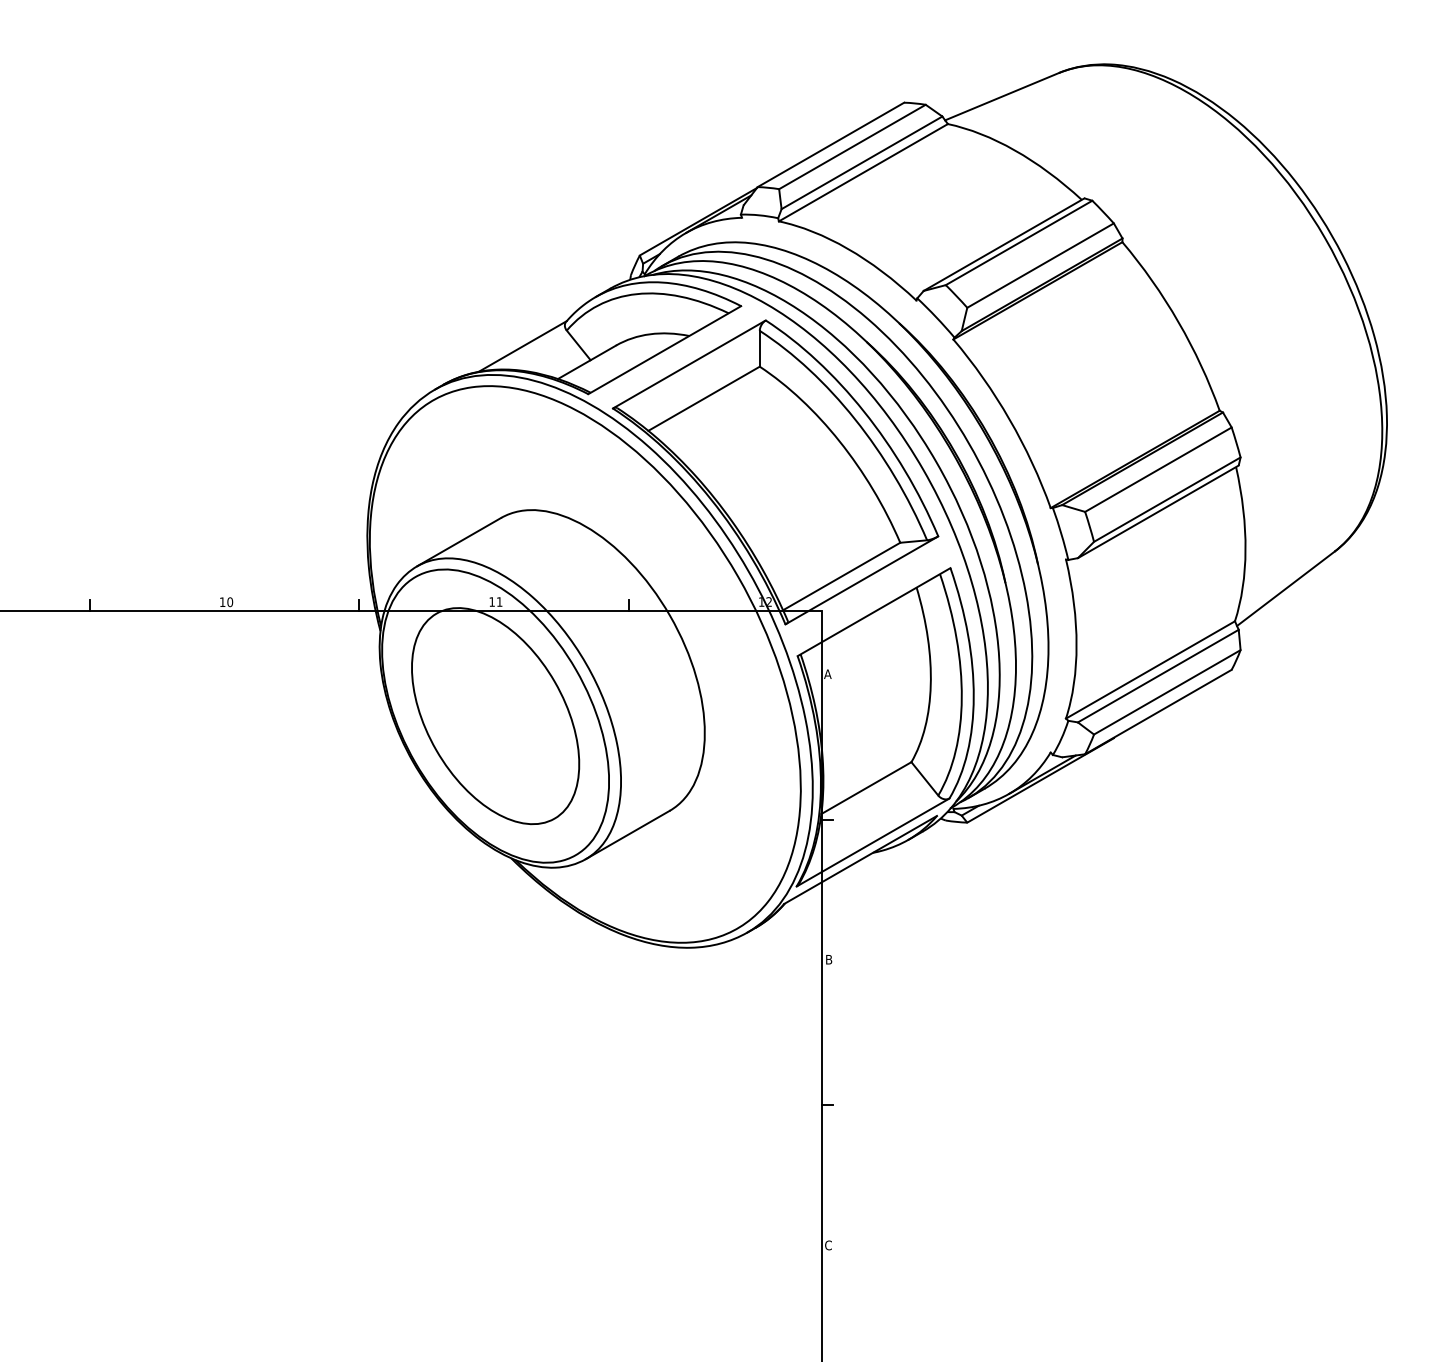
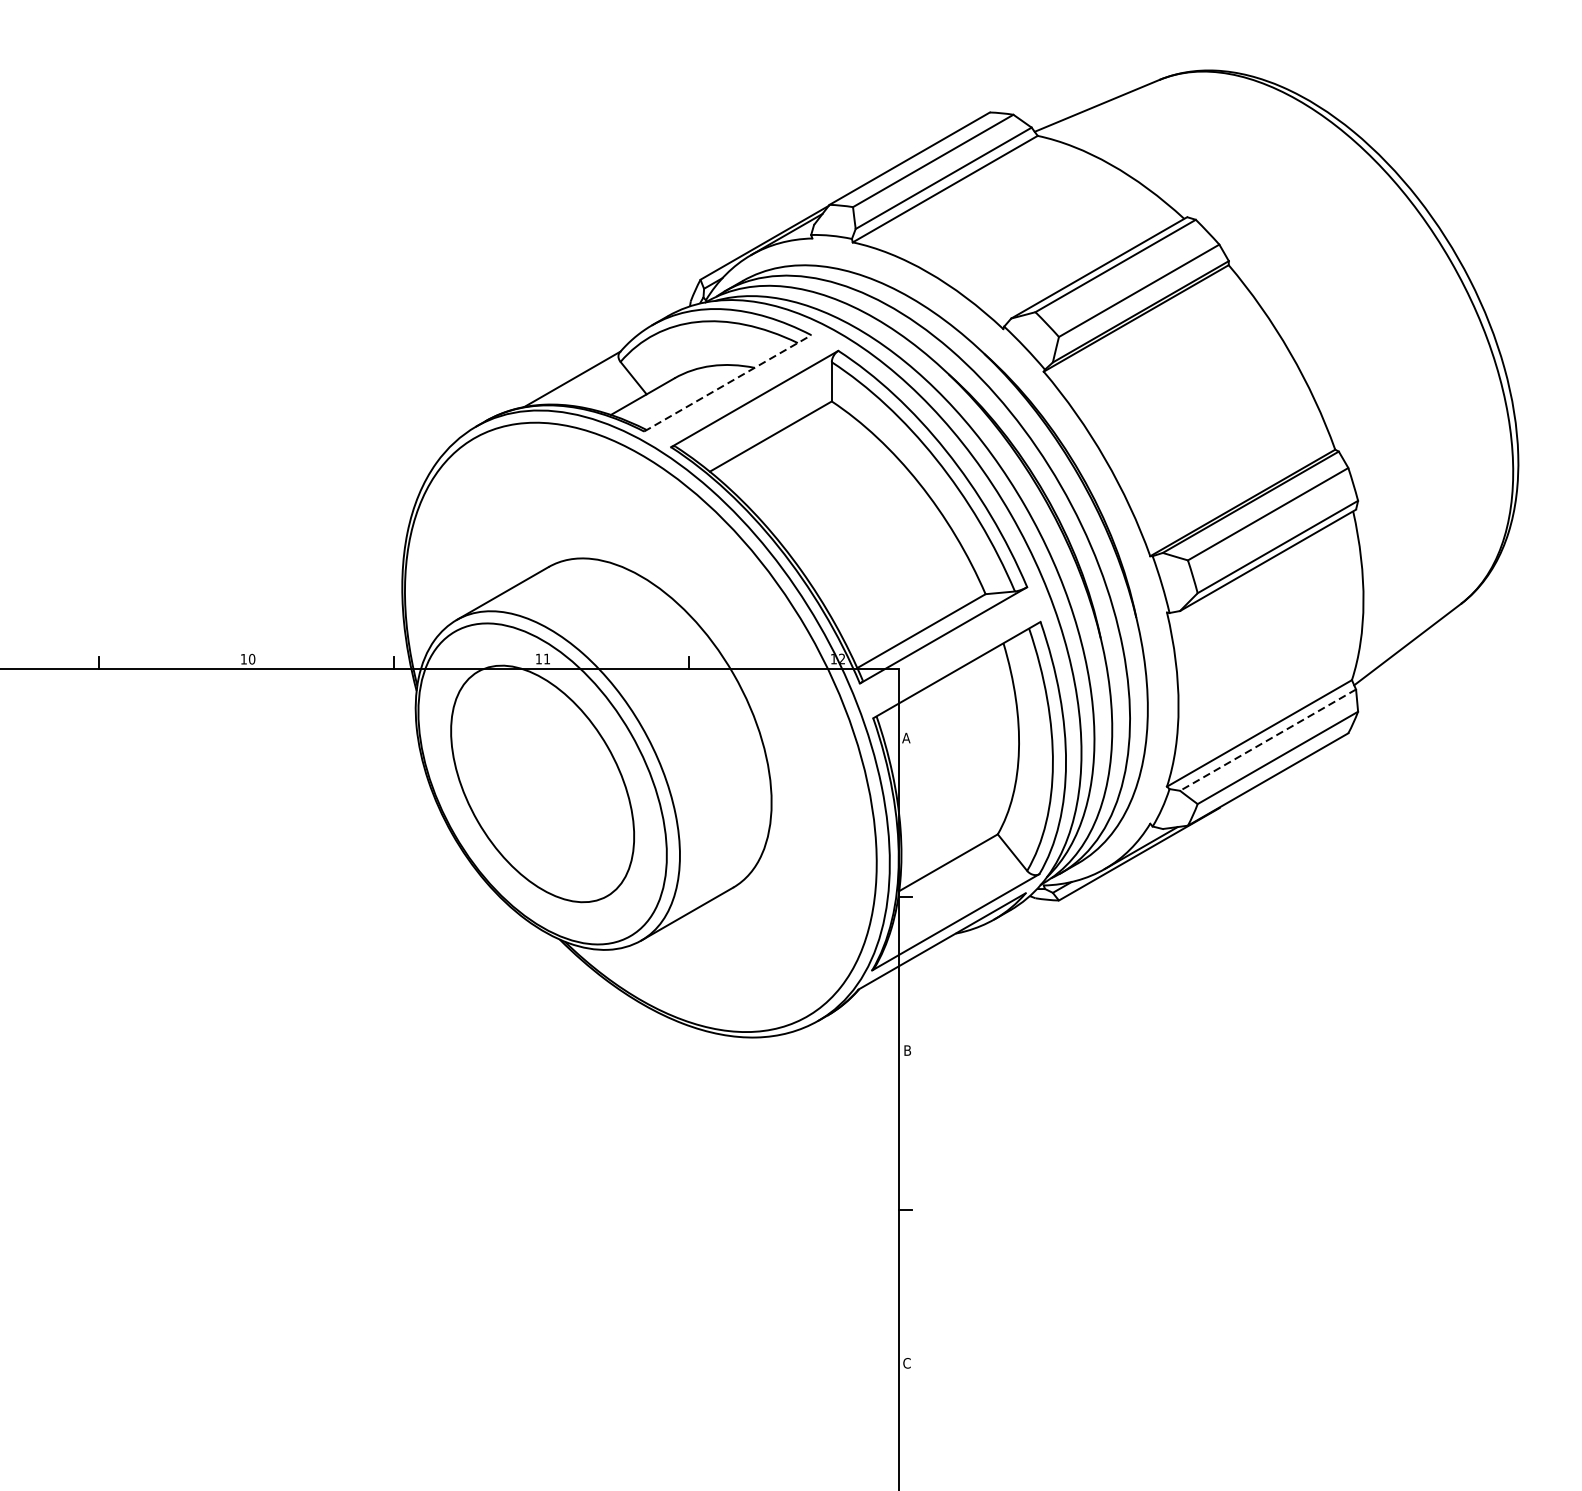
line: (665, 349) -> (728, 382), solid -> dashed
line: (1158, 676) -> (1268, 740), solid -> dashed

